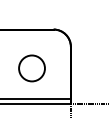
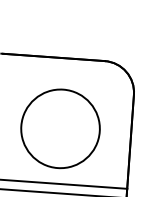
circle: (31, 68) -> (59, 128), size x1.67

